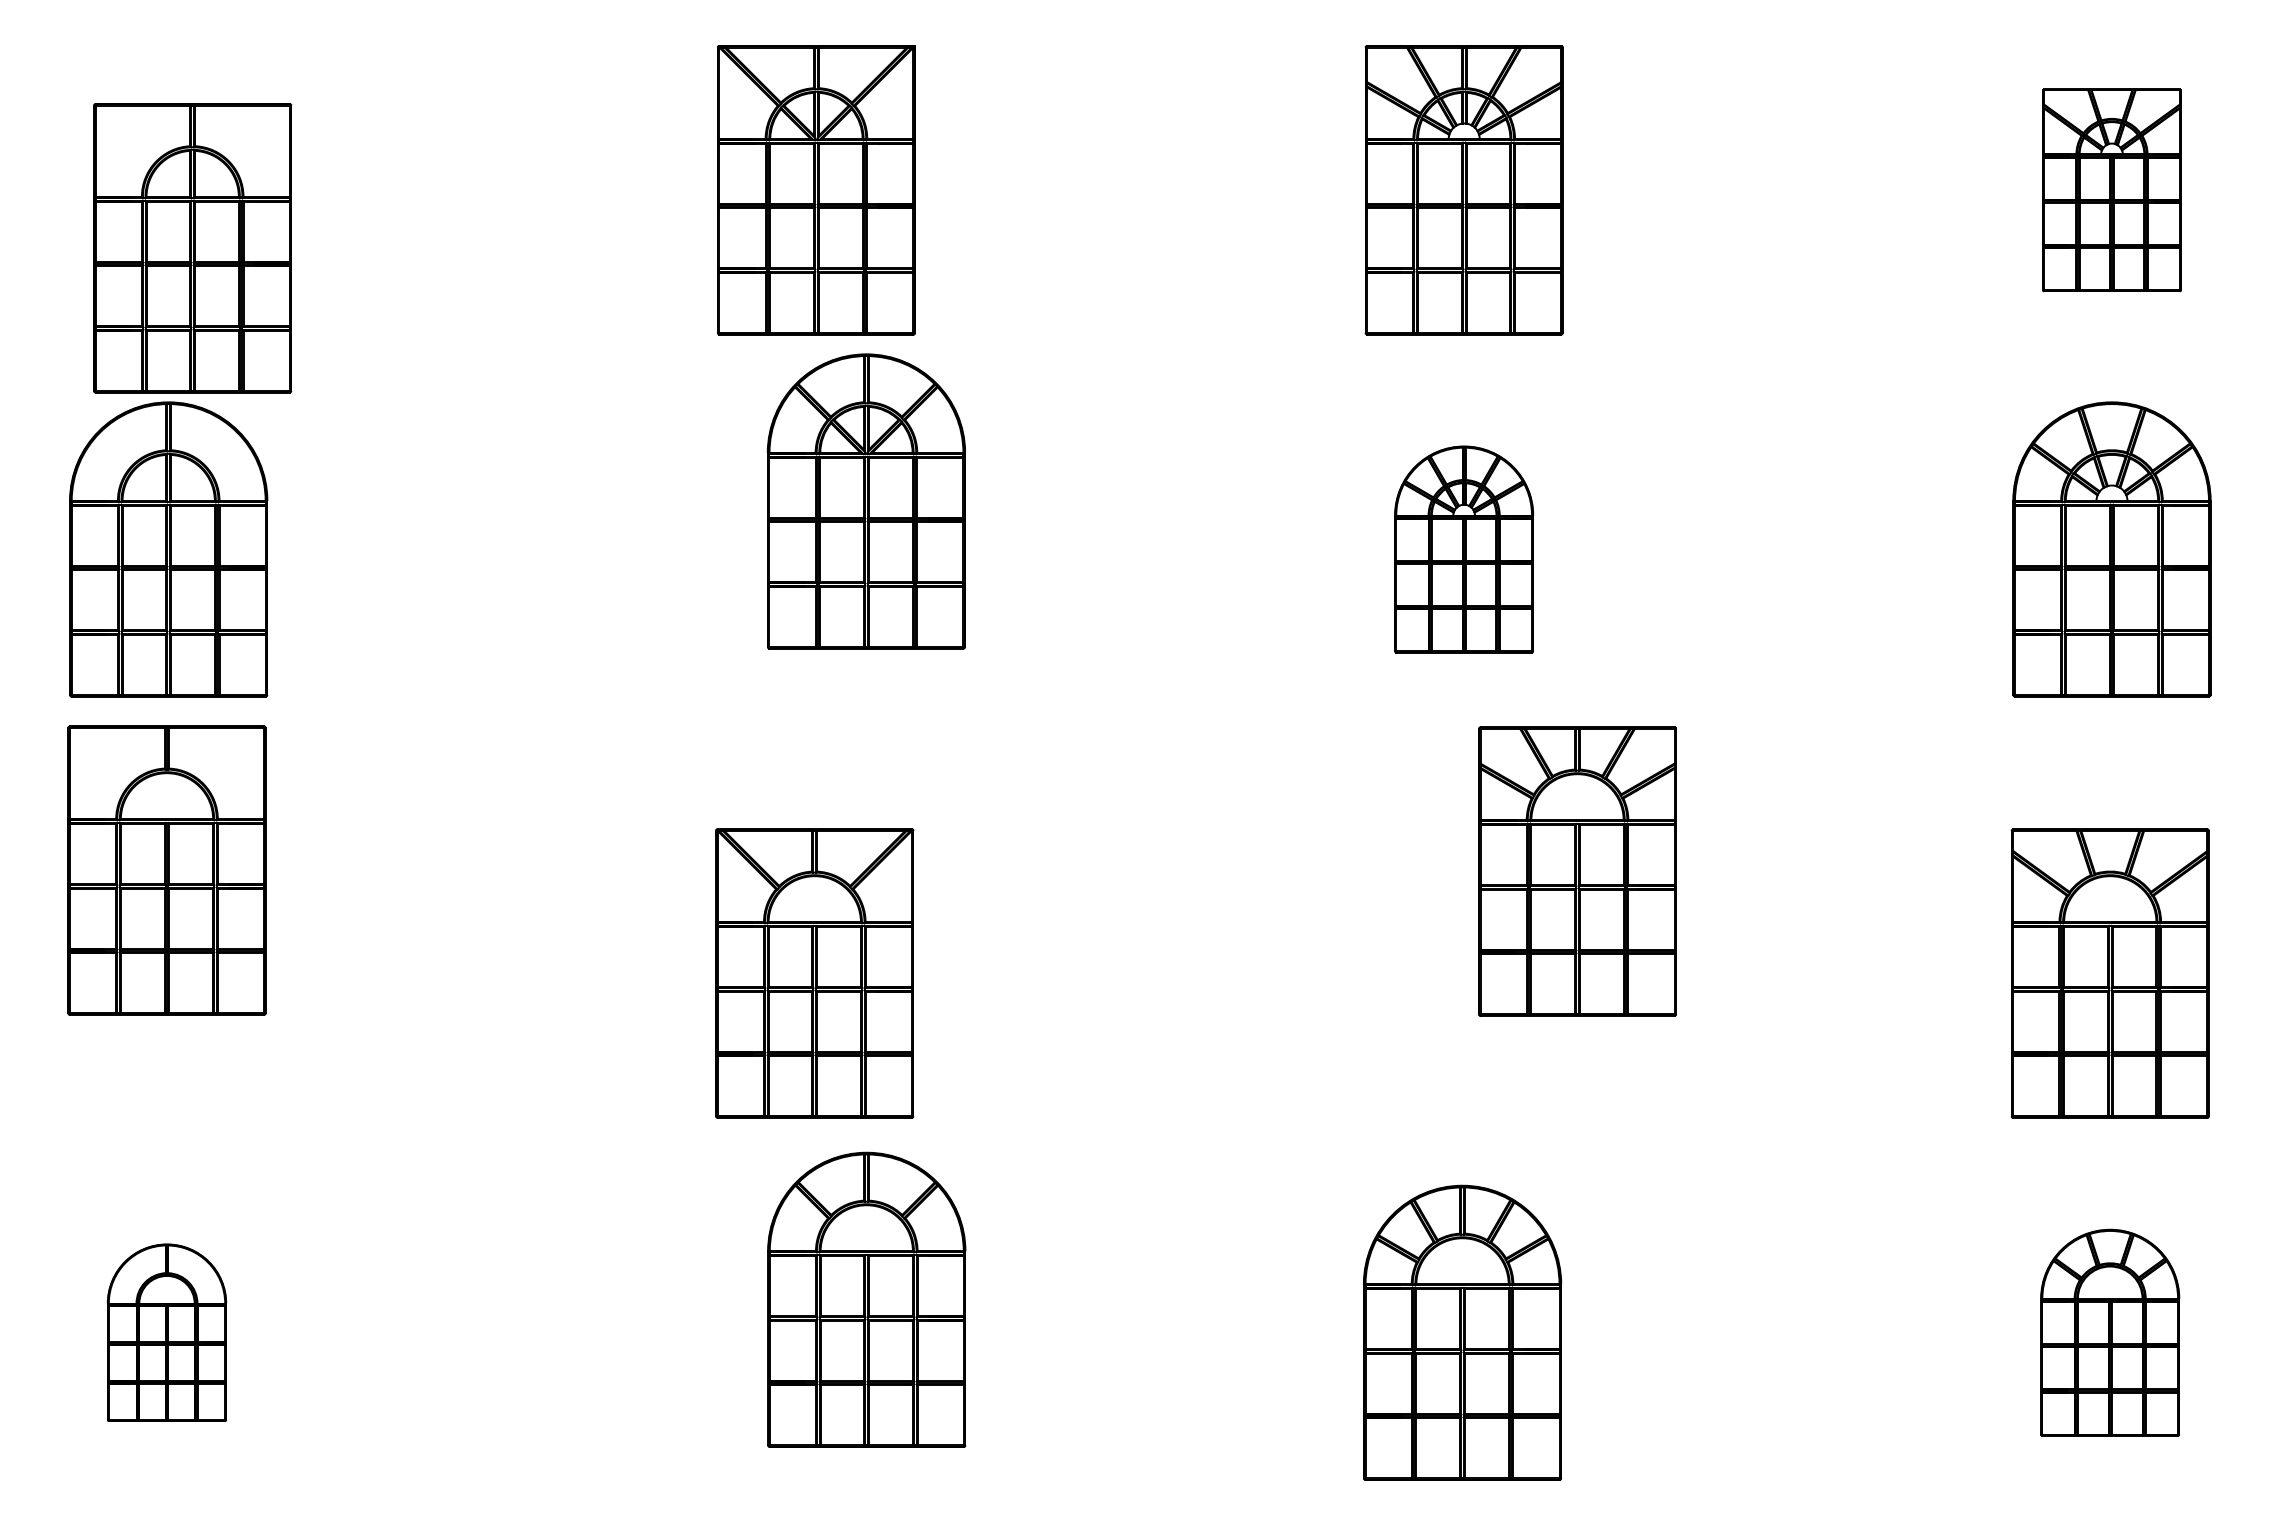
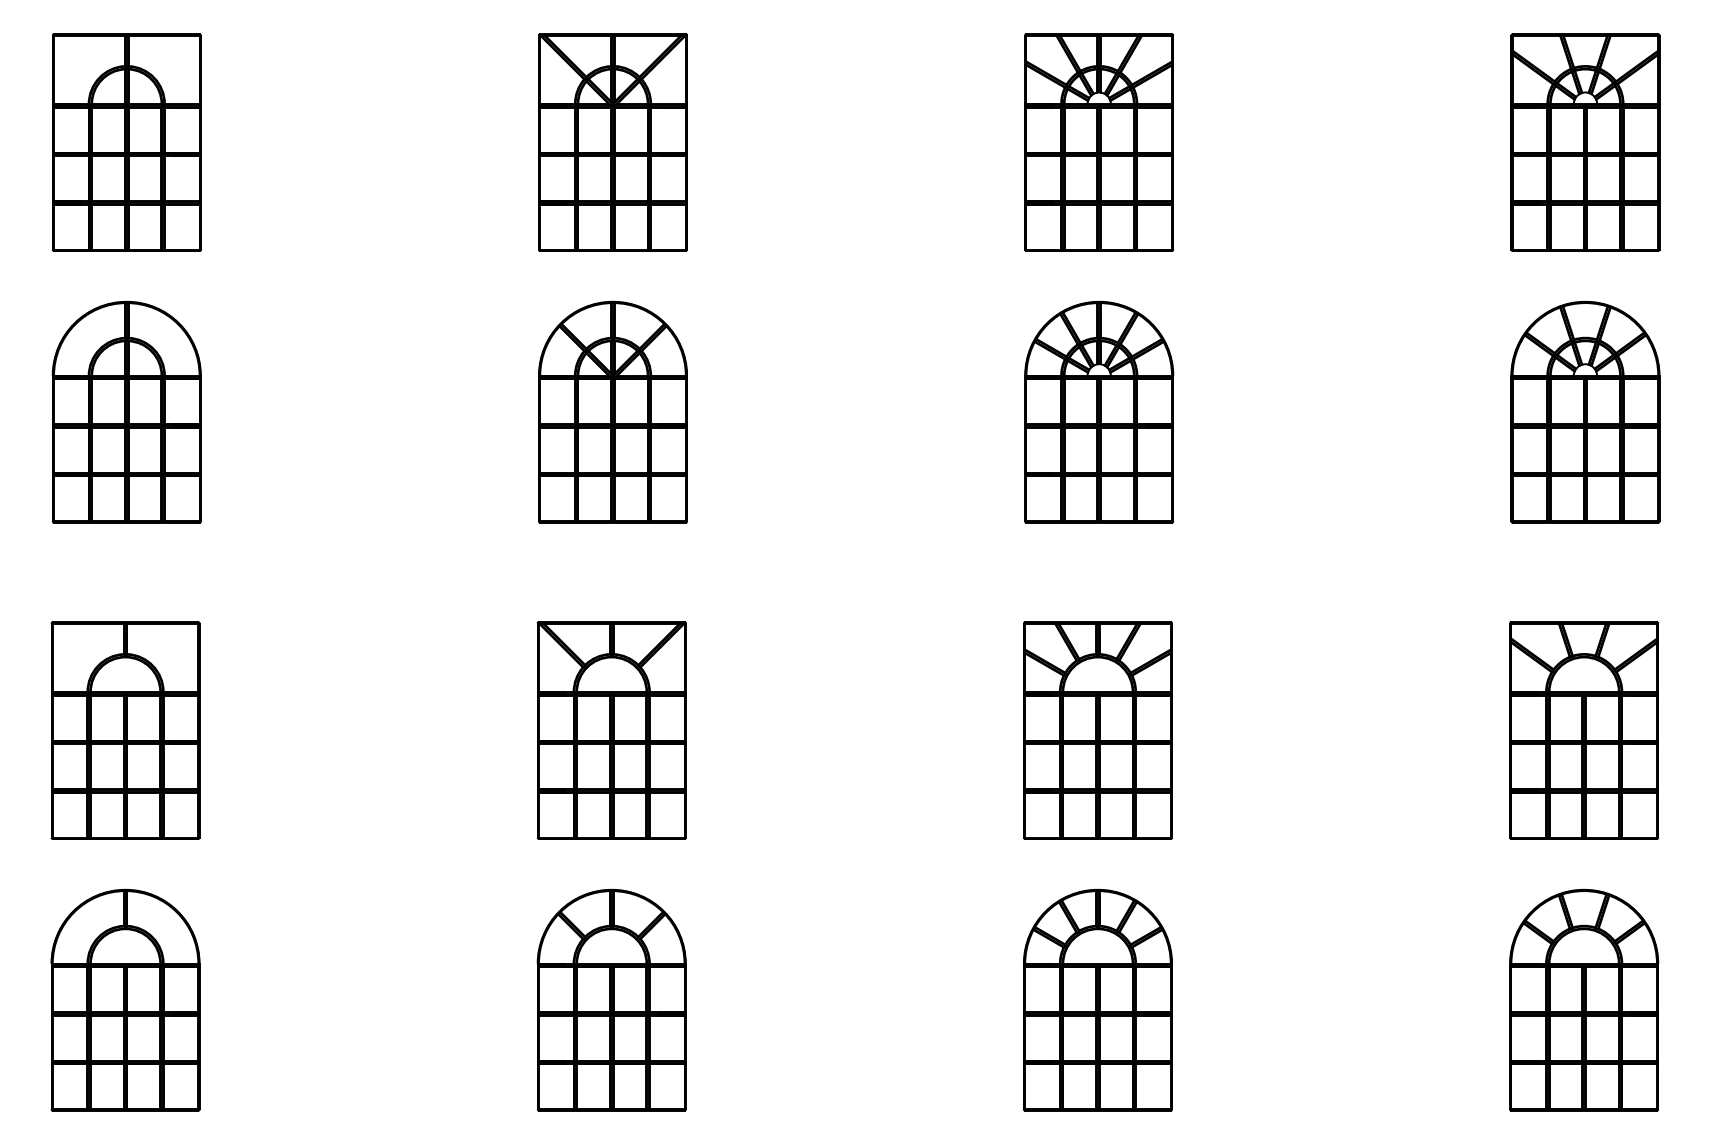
part: (2111, 190) -> (1585, 142), size x1.43
part: (192, 248) -> (126, 142), moved
part: (865, 501) -> (612, 412), moved
part: (1463, 549) -> (1098, 412), size x1.43
part: (166, 870) -> (125, 730), moved
part: (1577, 871) -> (1097, 730), moved
part: (866, 1299) -> (611, 999), moved
part: (166, 1332) -> (125, 999), size x1.67
part: (2109, 1332) -> (1583, 999), size x1.43

